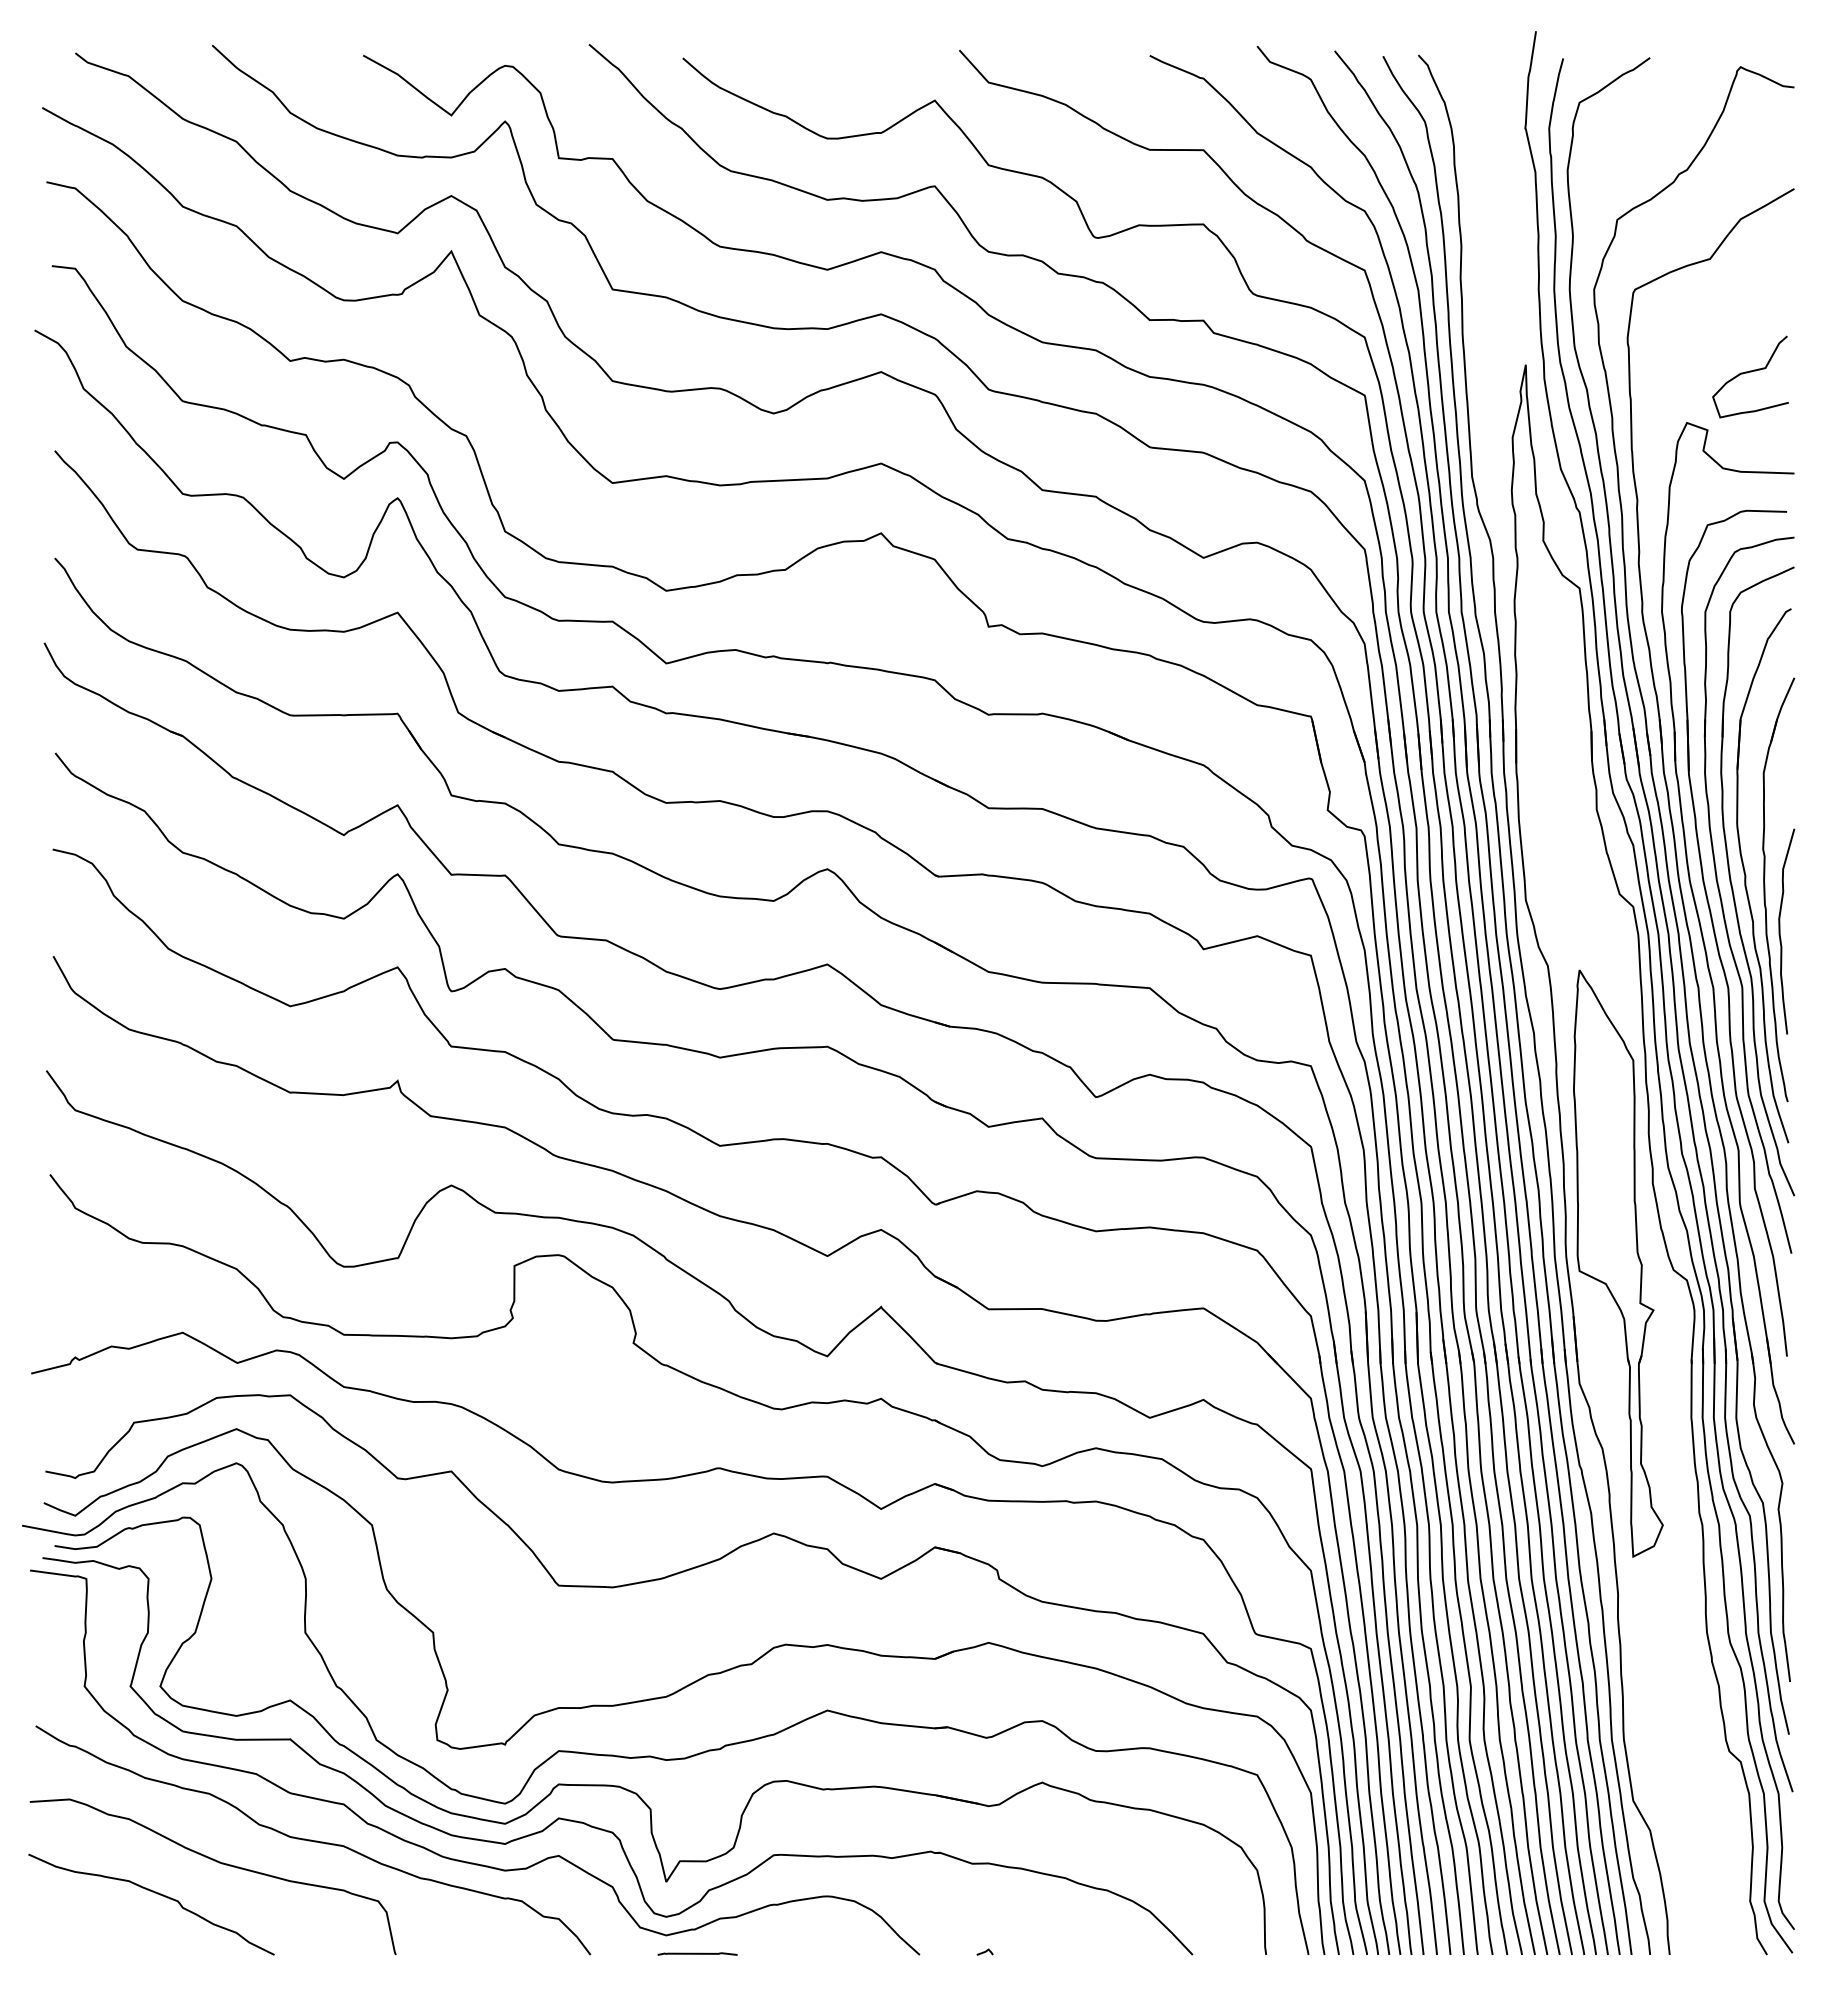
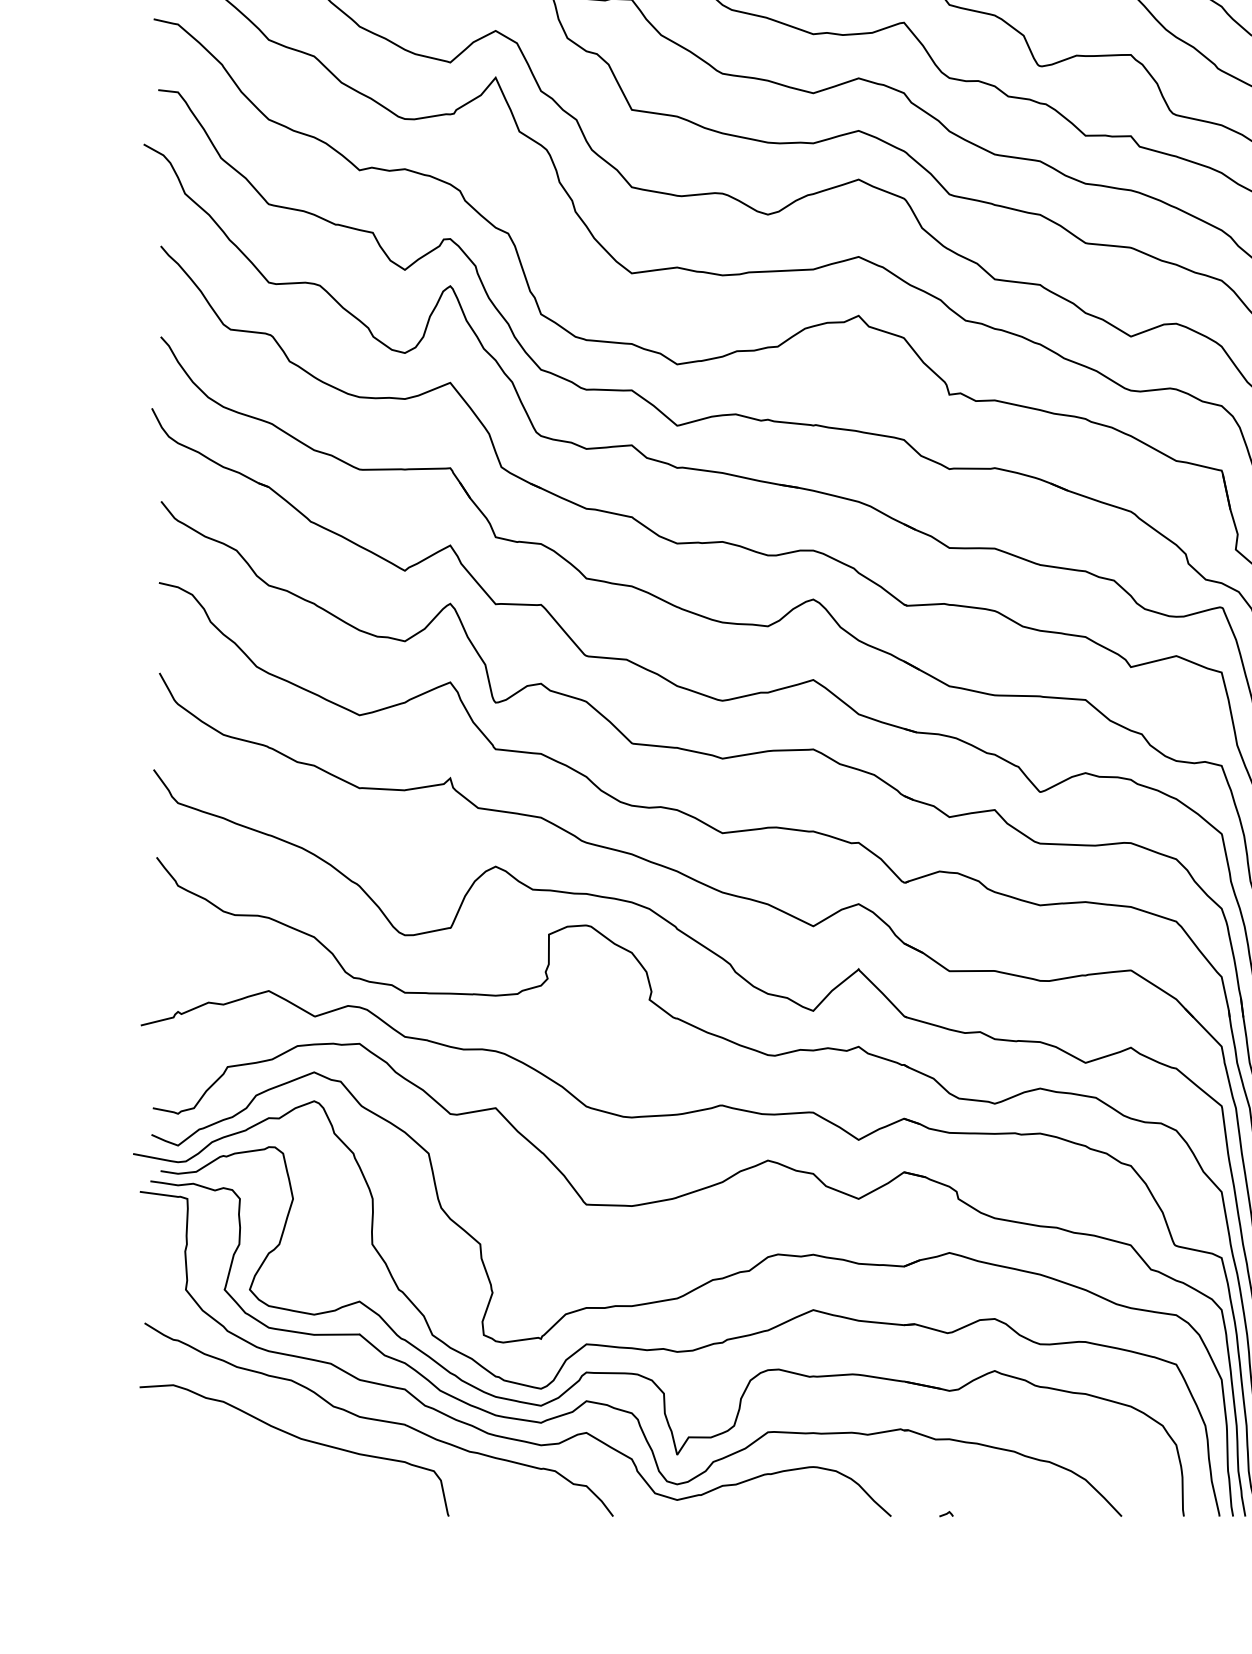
curve: (157, 1894) -> (247, 1465), removed
line: (697, 1953) -> (703, 1515), removed

